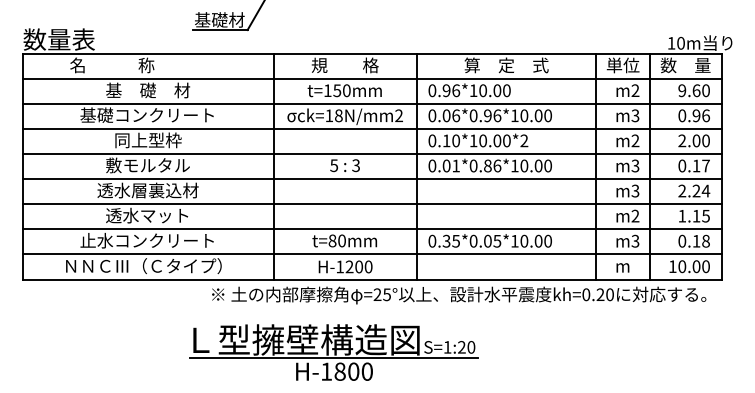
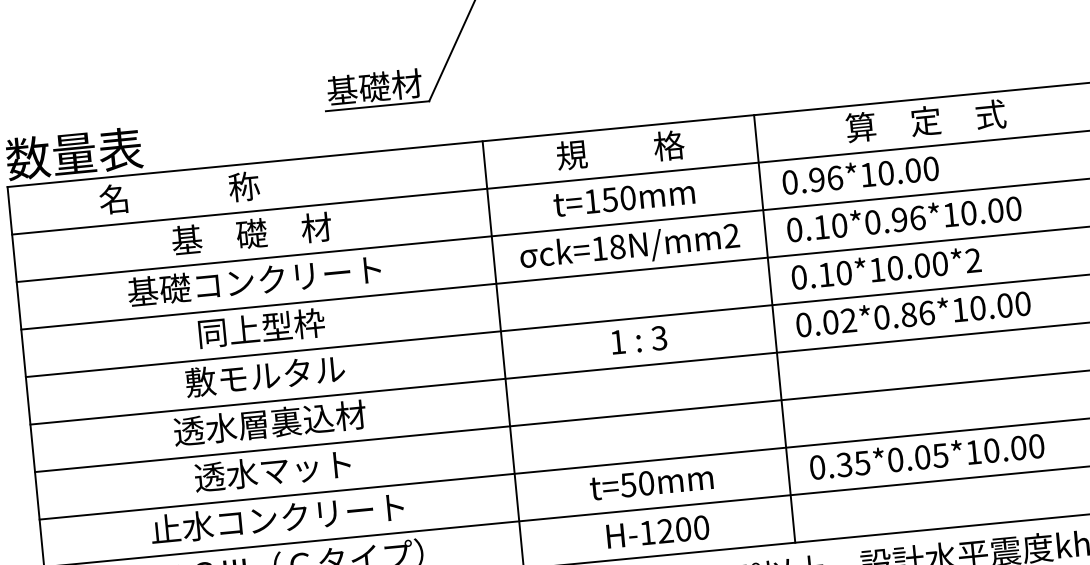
text: (451, 115) -> (830, 225), 0.06*0.96*10.00 -> 0.10*0.96*10.00
text: (334, 165) -> (618, 341), 5 -> 1
text: (455, 165) -> (847, 319), 0.01*0.86*10.00 -> 0.02*0.86*10.00
text: (332, 240) -> (628, 484), t=80mm -> t=50mm

